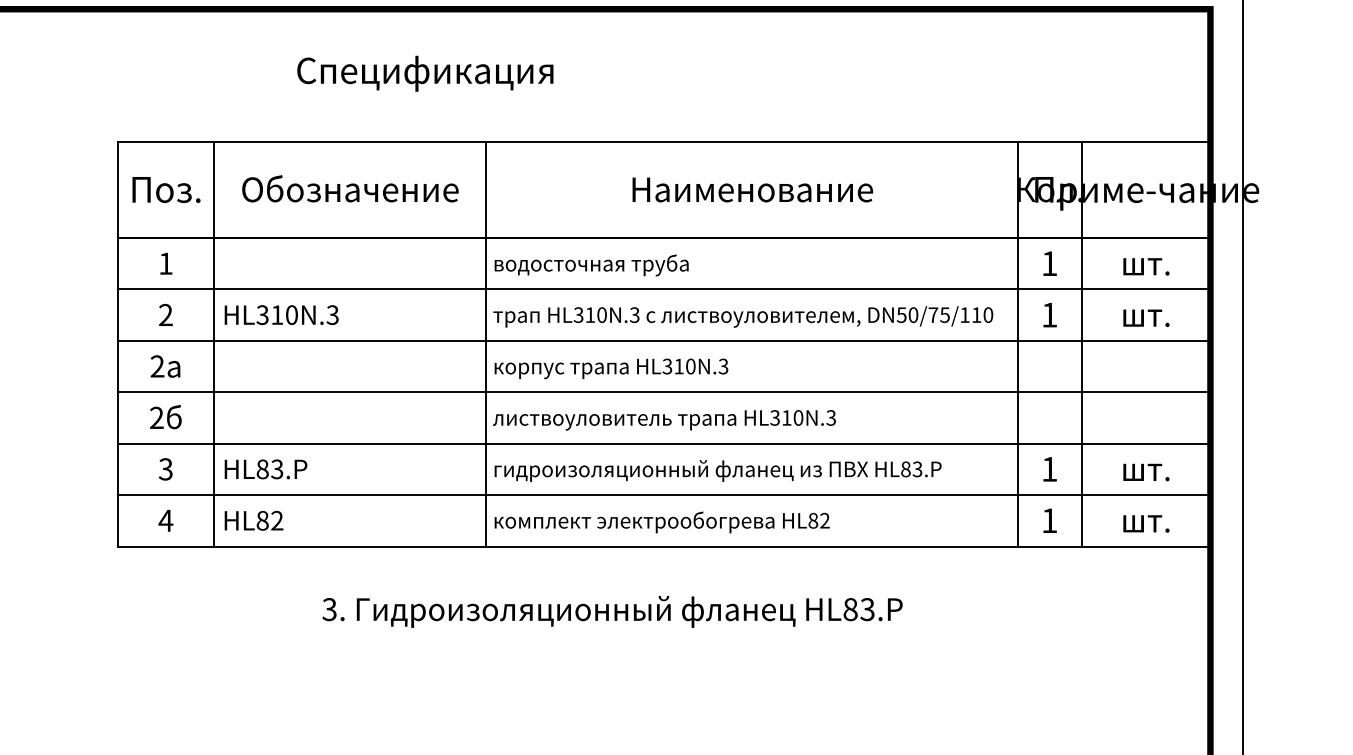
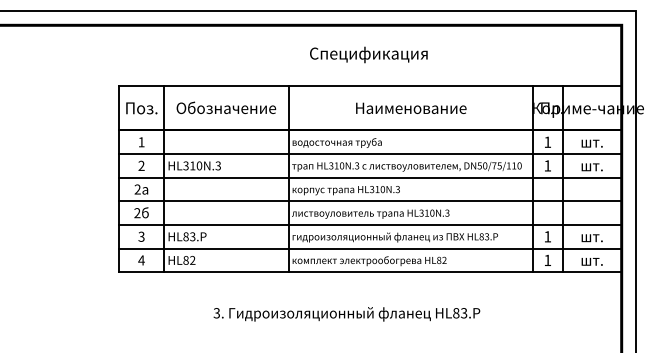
text: (424, 72) -> (368, 54), moved
text: (611, 612) -> (346, 314), moved

